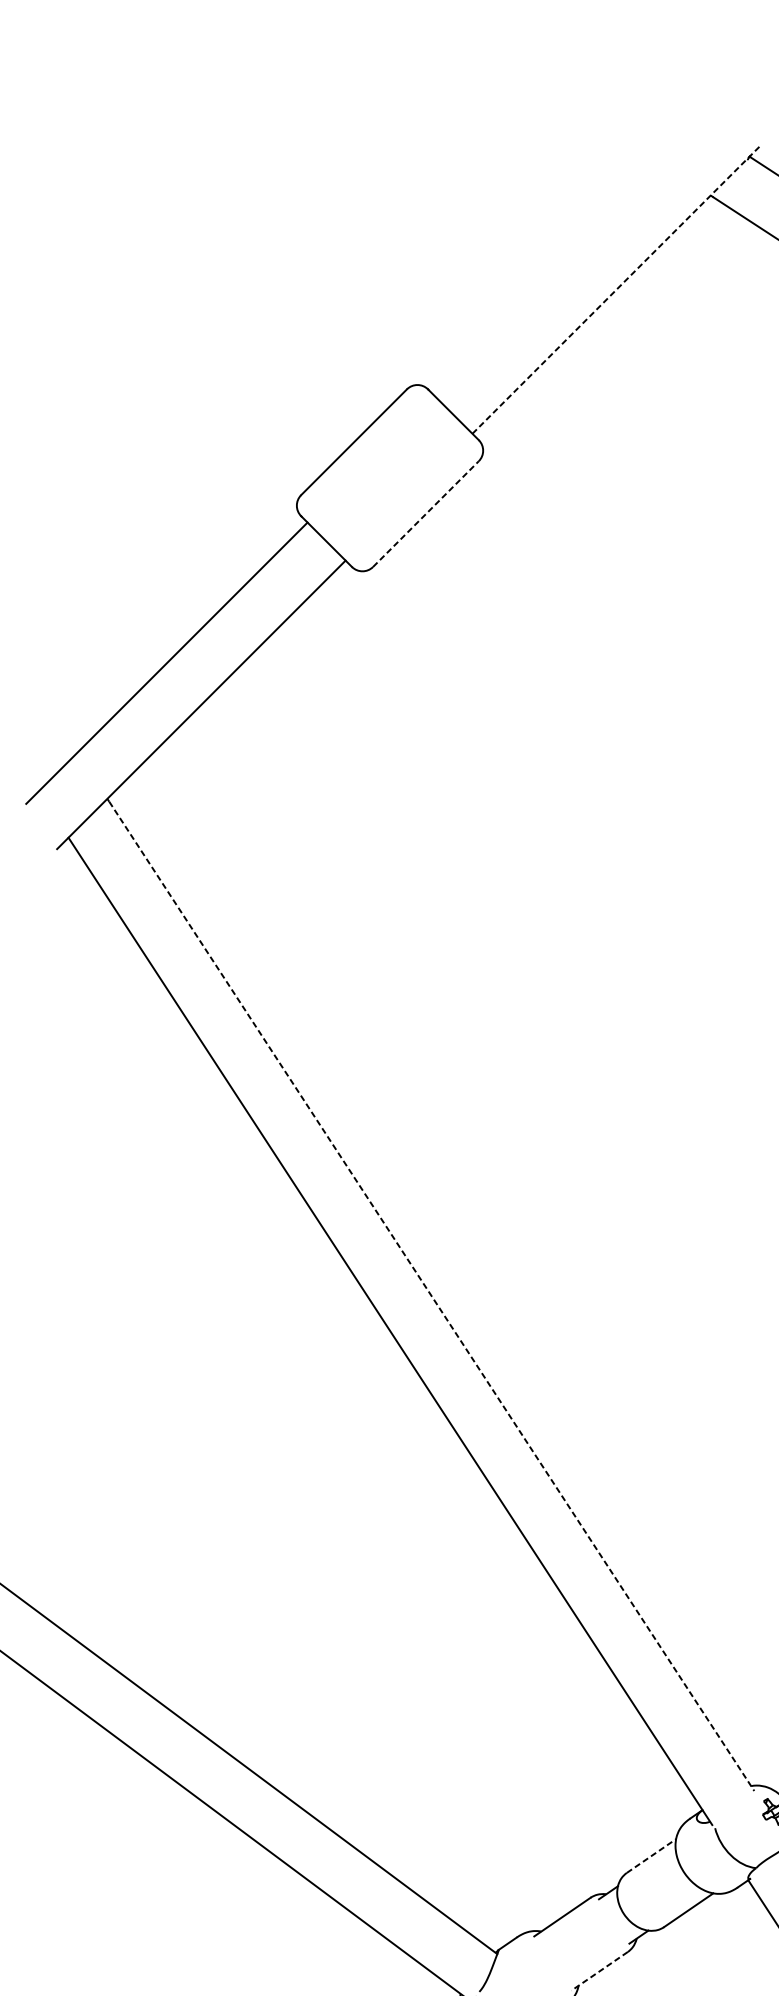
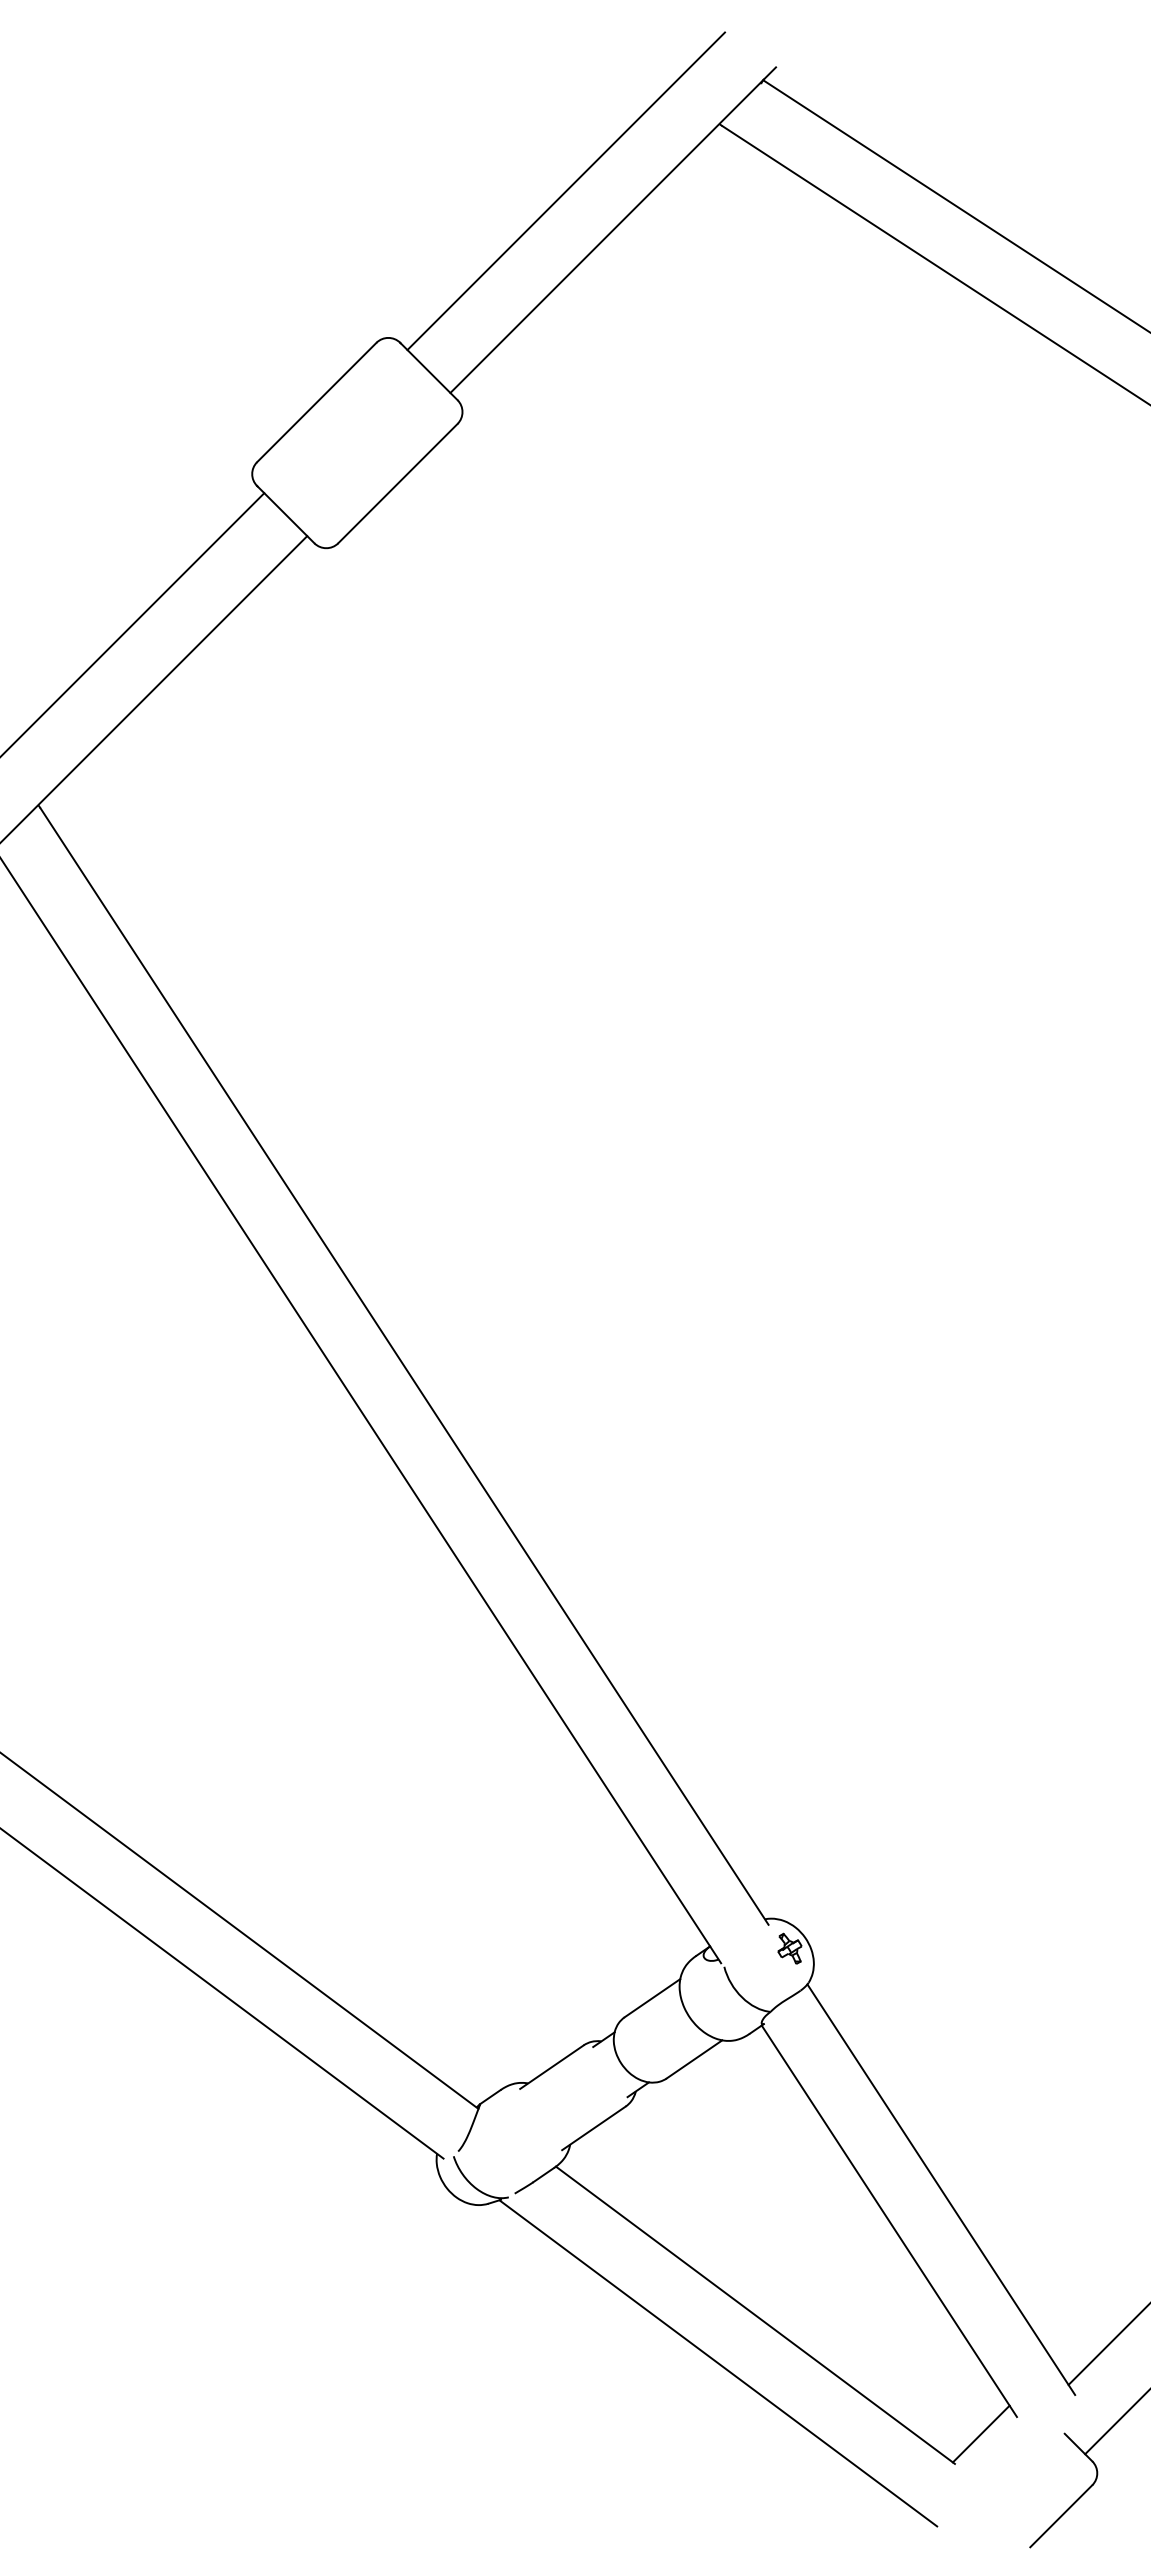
line: (575, 255) -> (566, 191), added
line: (616, 288) -> (613, 229), dashed -> solid
line: (426, 513) -> (398, 483), dashed -> solid
line: (431, 1296) -> (404, 1366), dashed -> solid
line: (651, 1856) -> (652, 1998), dashed -> solid
line: (599, 1971) -> (593, 2128), dashed -> solid

